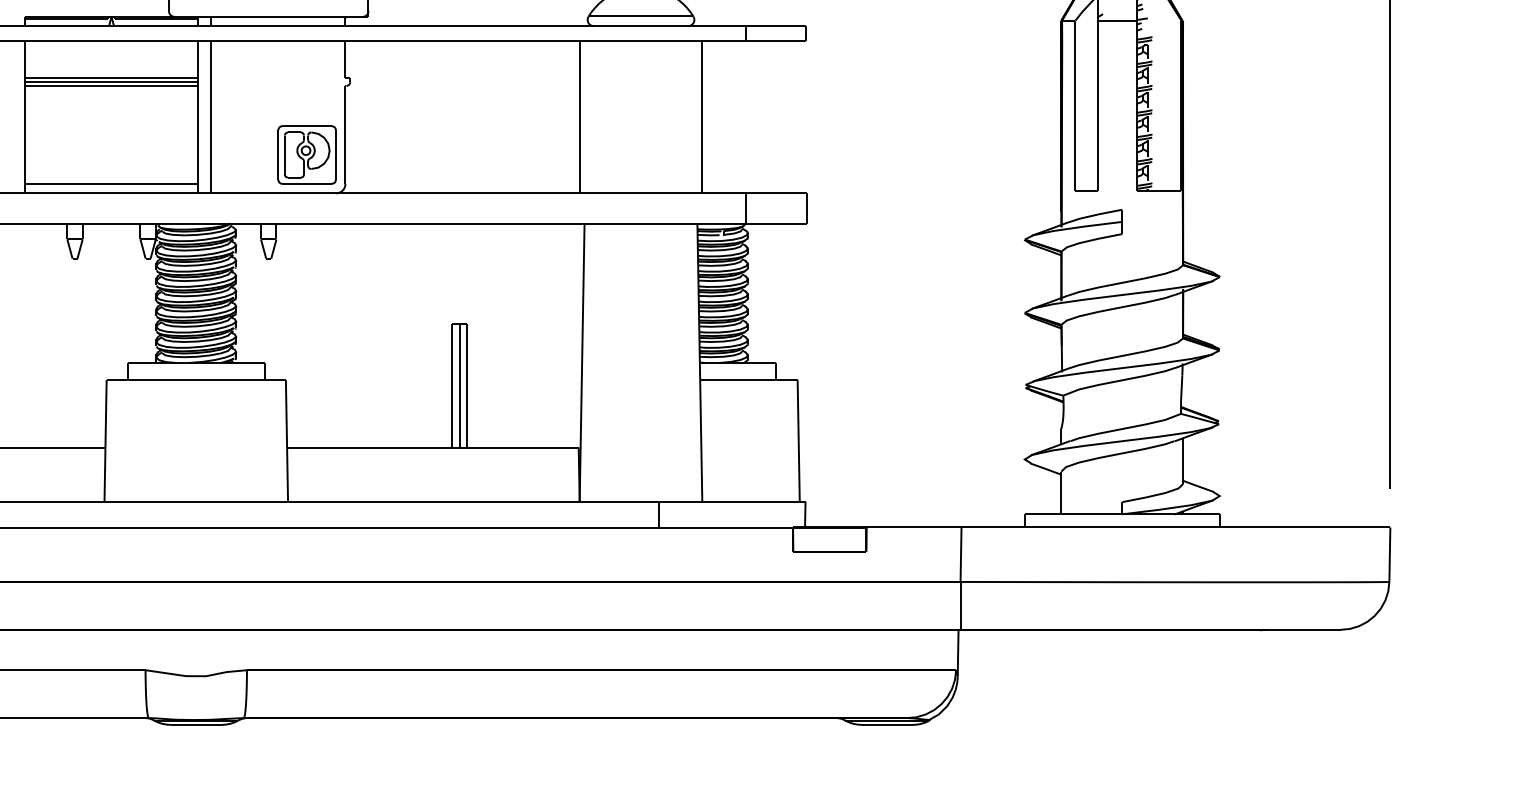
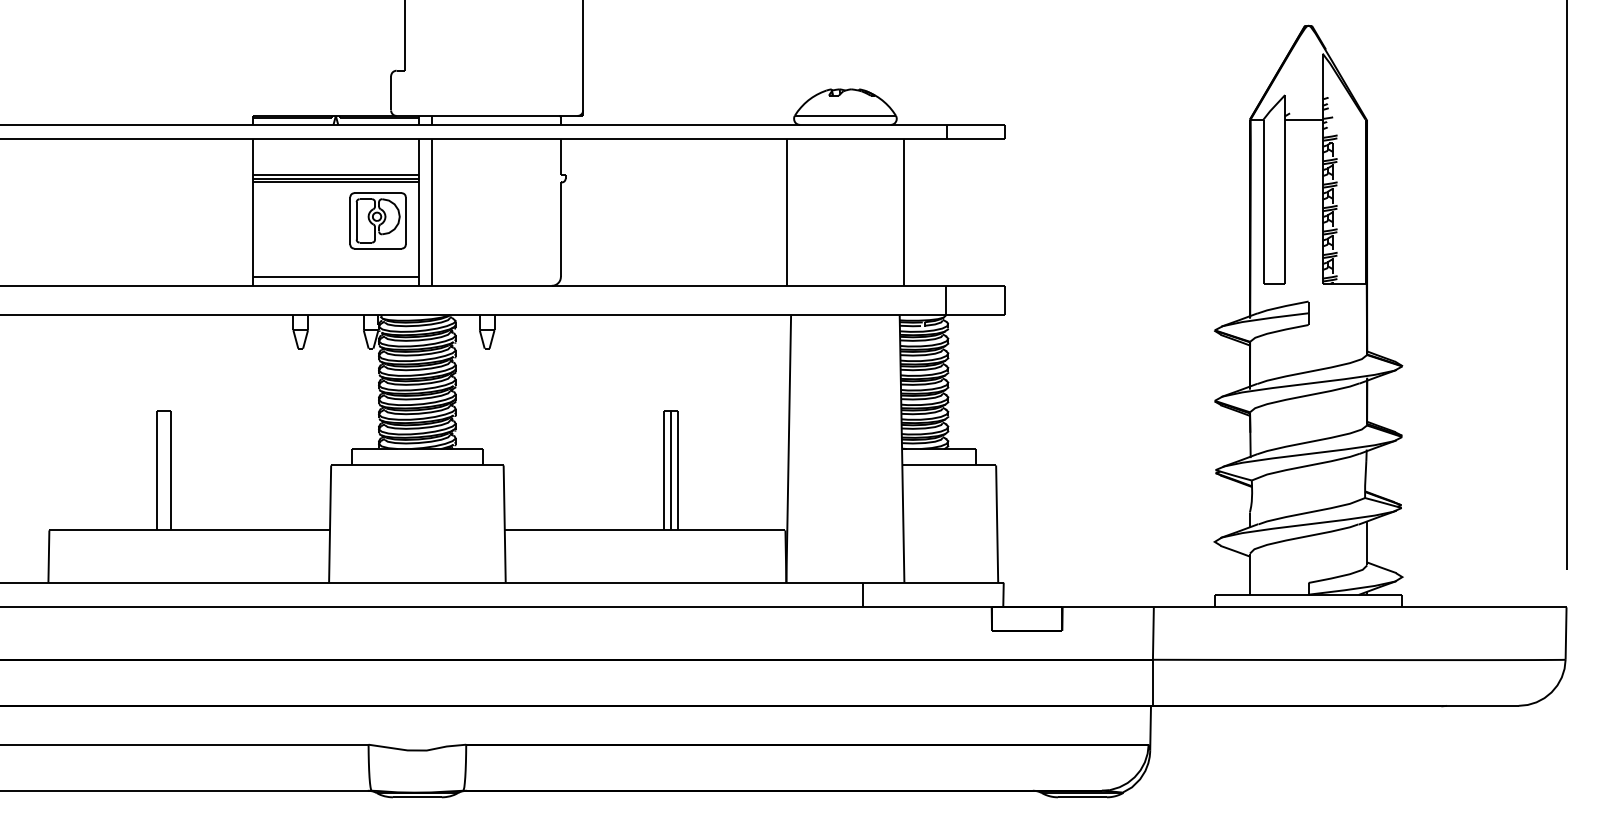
part: (306, 154) -> (377, 220), moved

